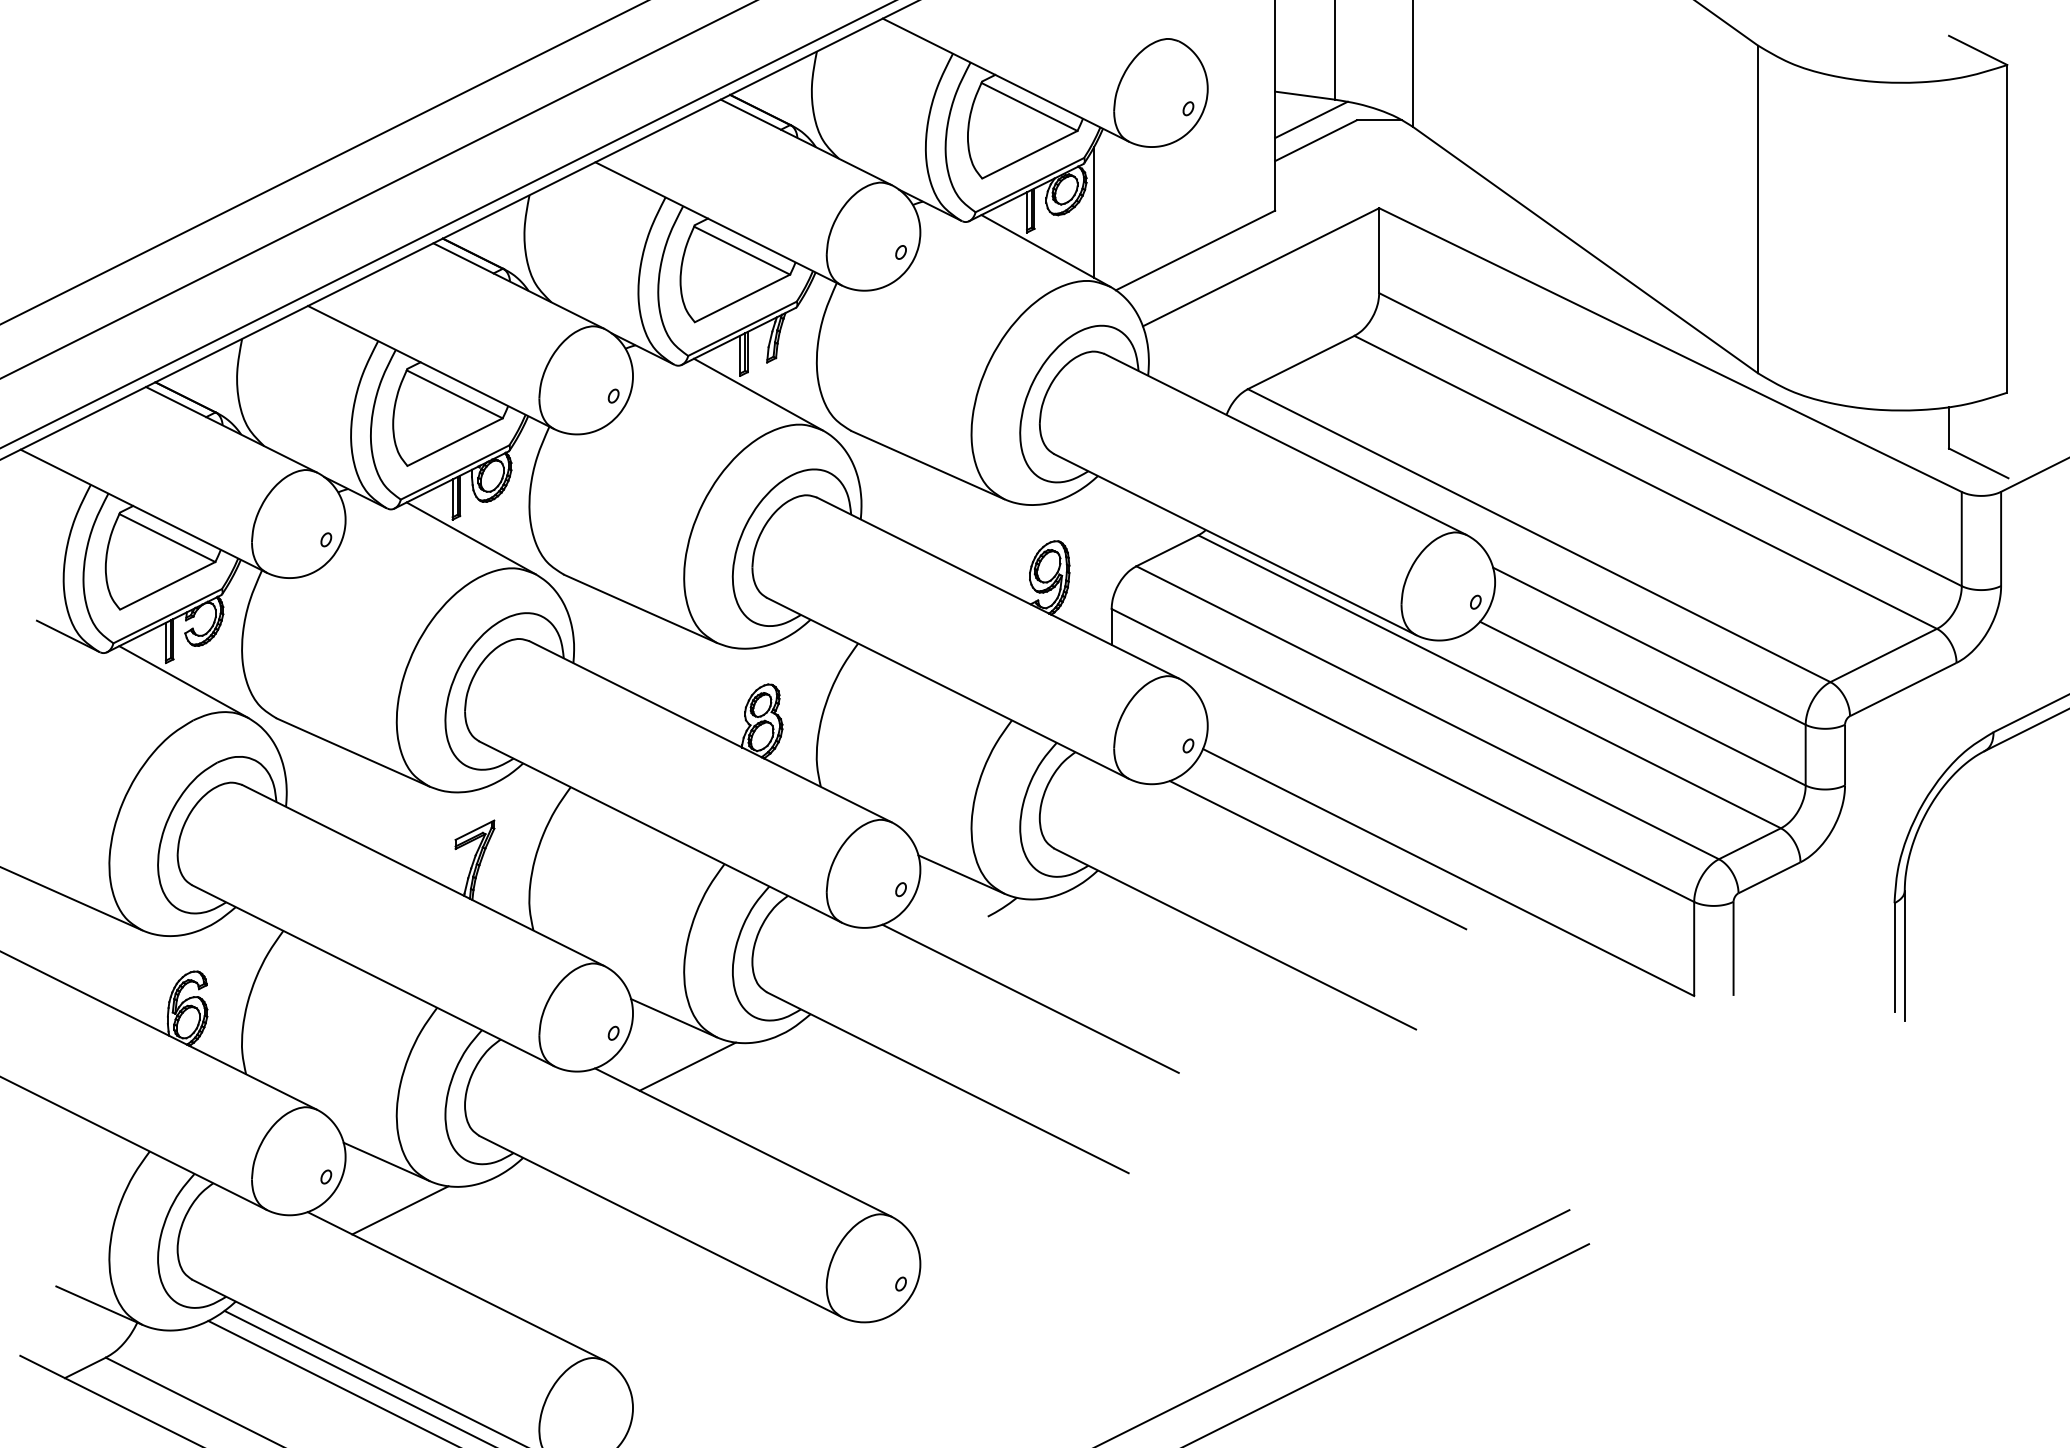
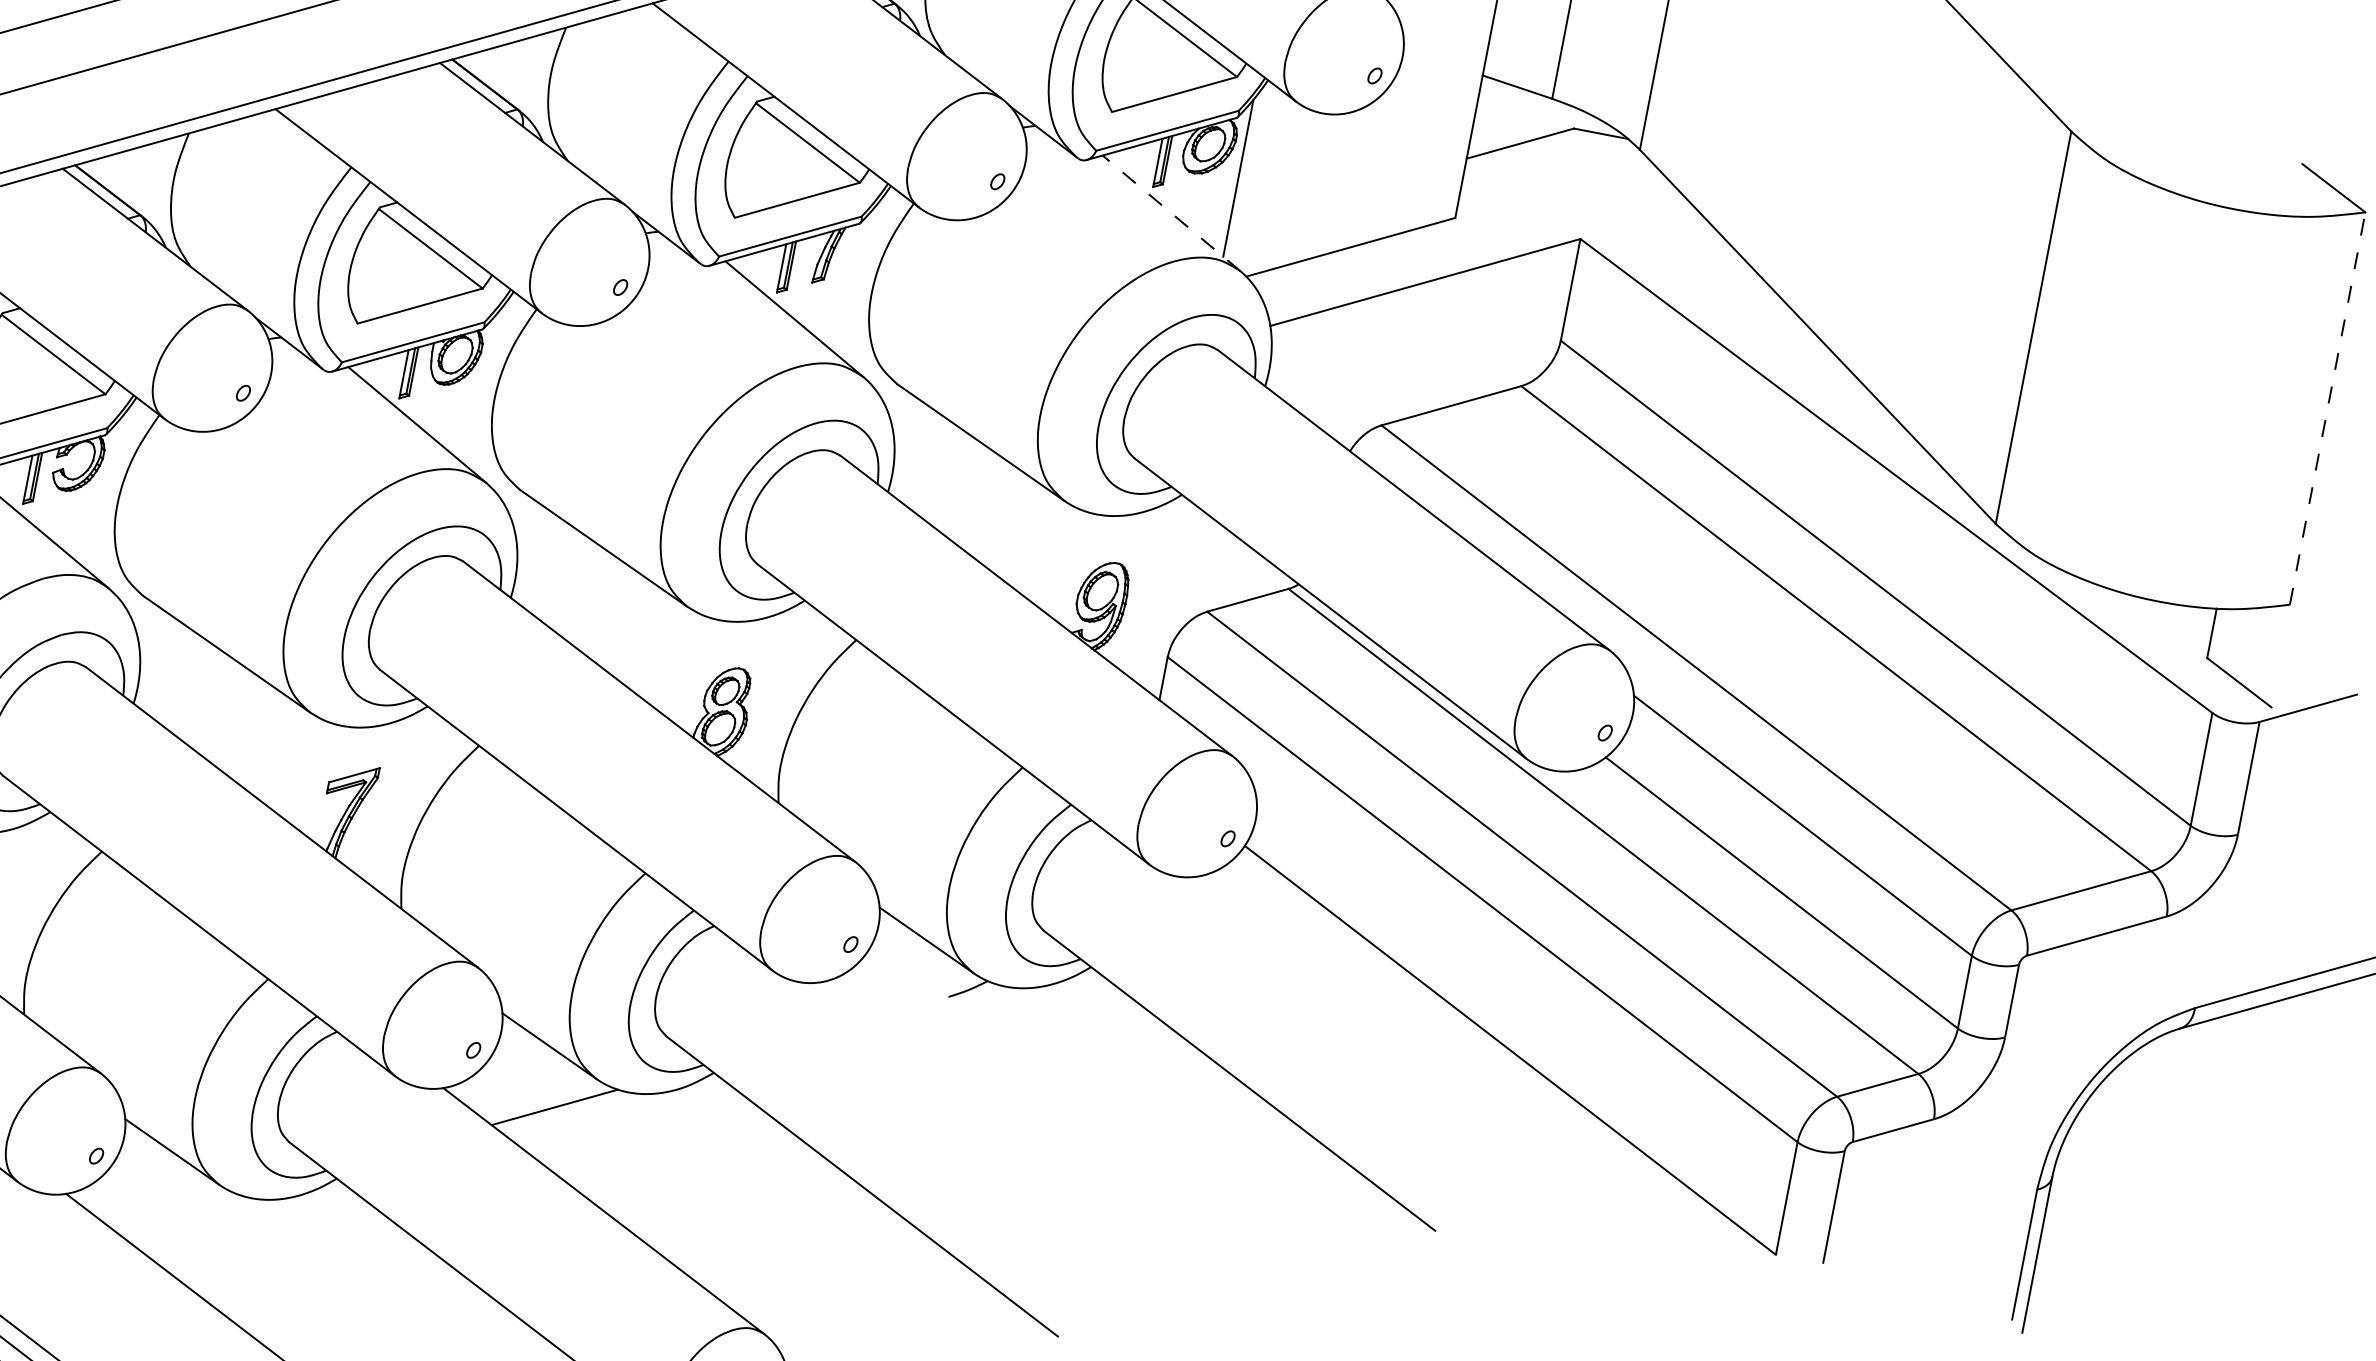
line: (1311, 119) -> (1519, 117), removed
line: (2007, 228) -> (2327, 408), solid -> dashed
line: (1045, 250) -> (1171, 212), solid -> dashed
line: (1317, 855) -> (1357, 999), removed
line: (1030, 998) -> (980, 1104), removed
line: (400, 1210) -> (177, 1213), removed

